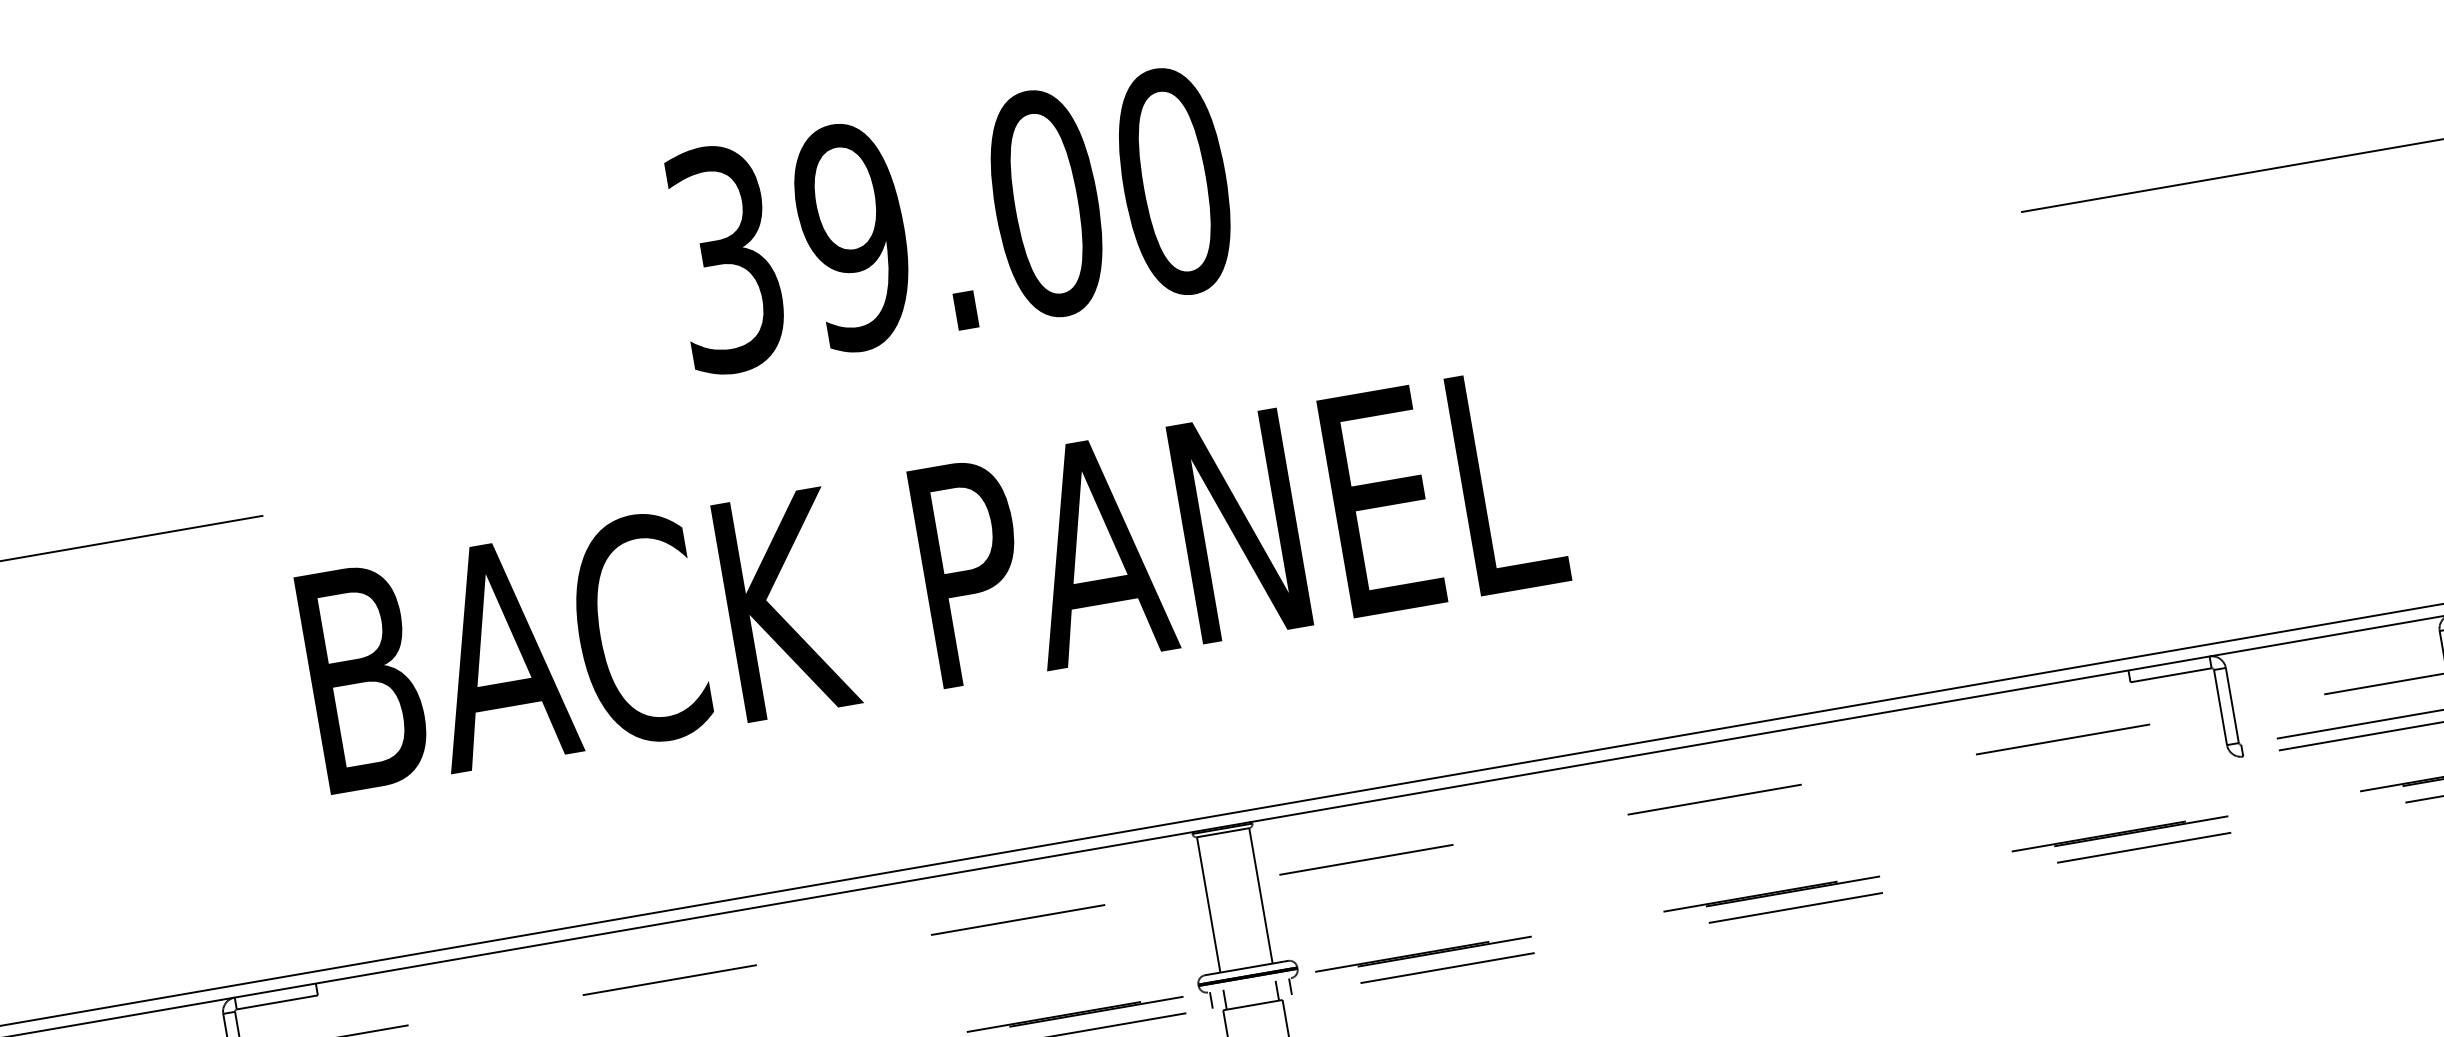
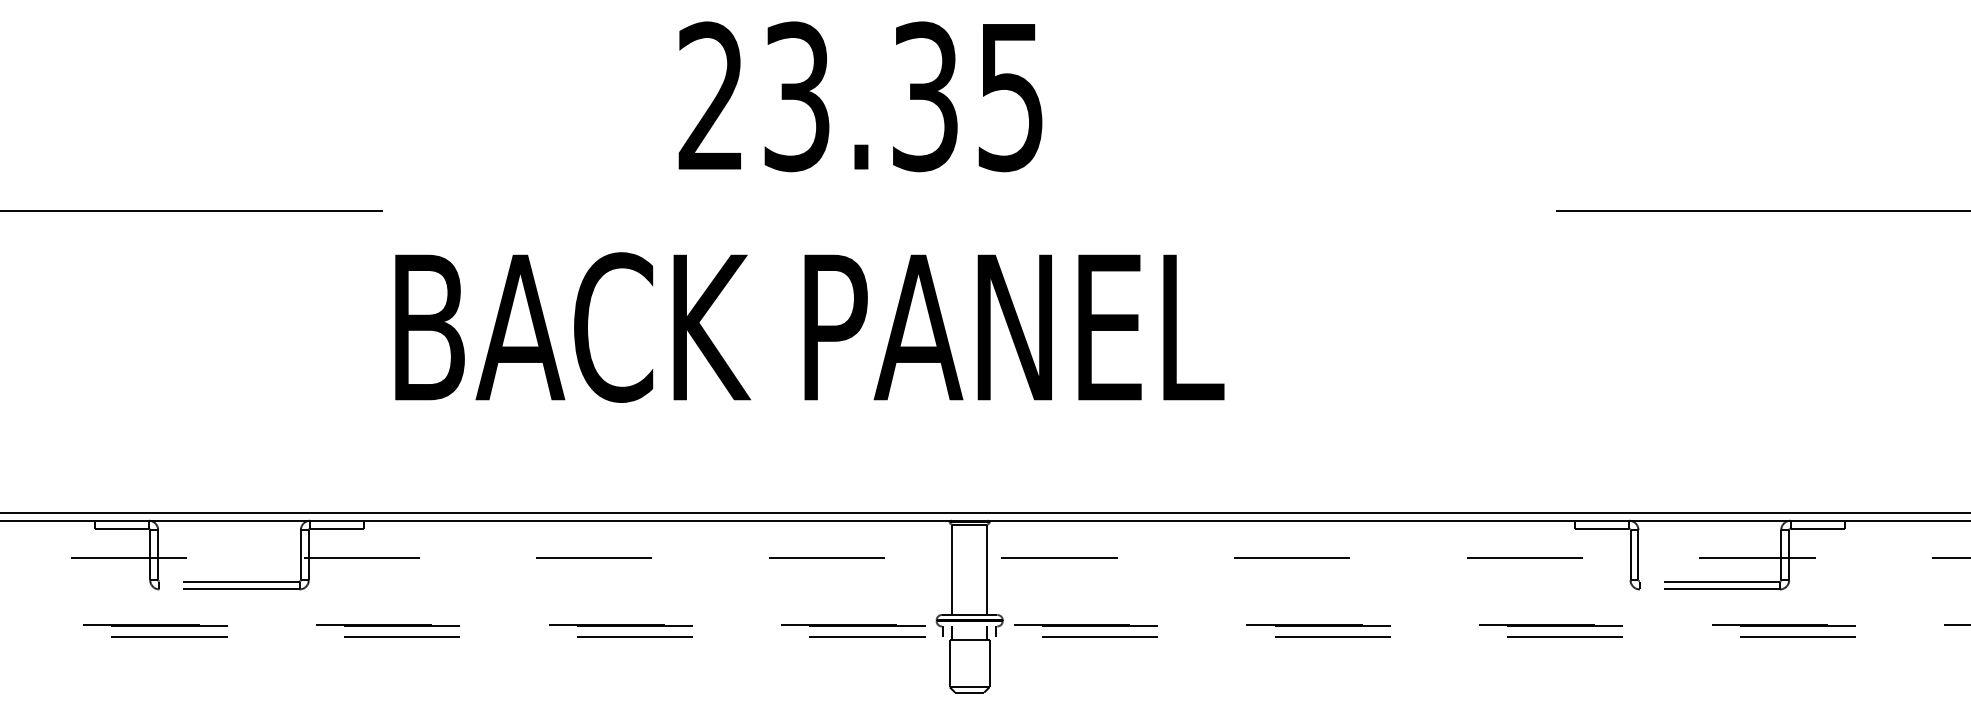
text: (950, 219) -> (861, 96), 39.00 -> 23.35

